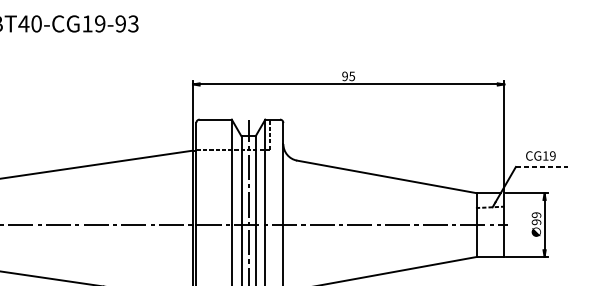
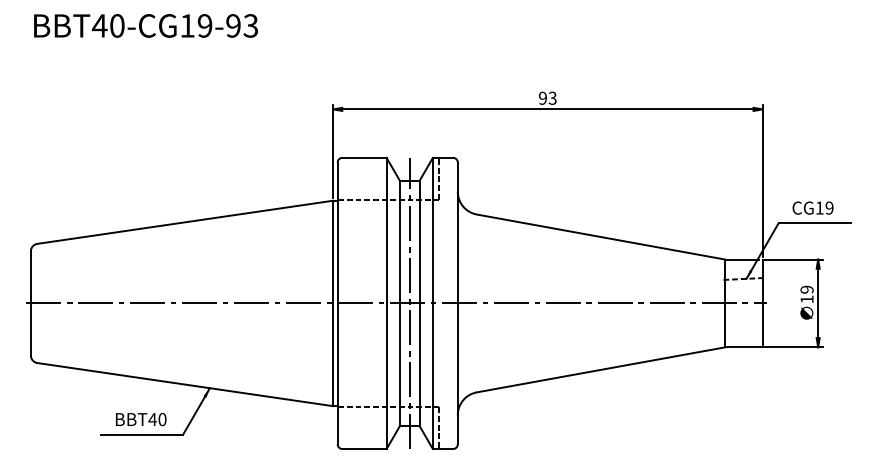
text: (352, 75) -> (552, 97), 95 -> 93
line: (542, 167) -> (815, 223), dashed -> solid
text: (536, 222) -> (806, 299), 99 -> 19

